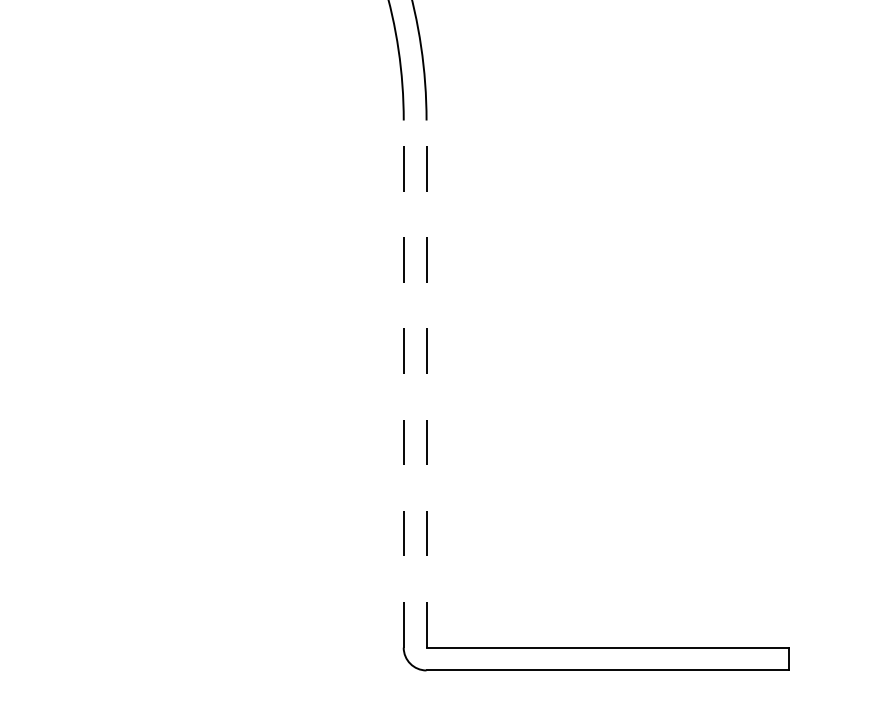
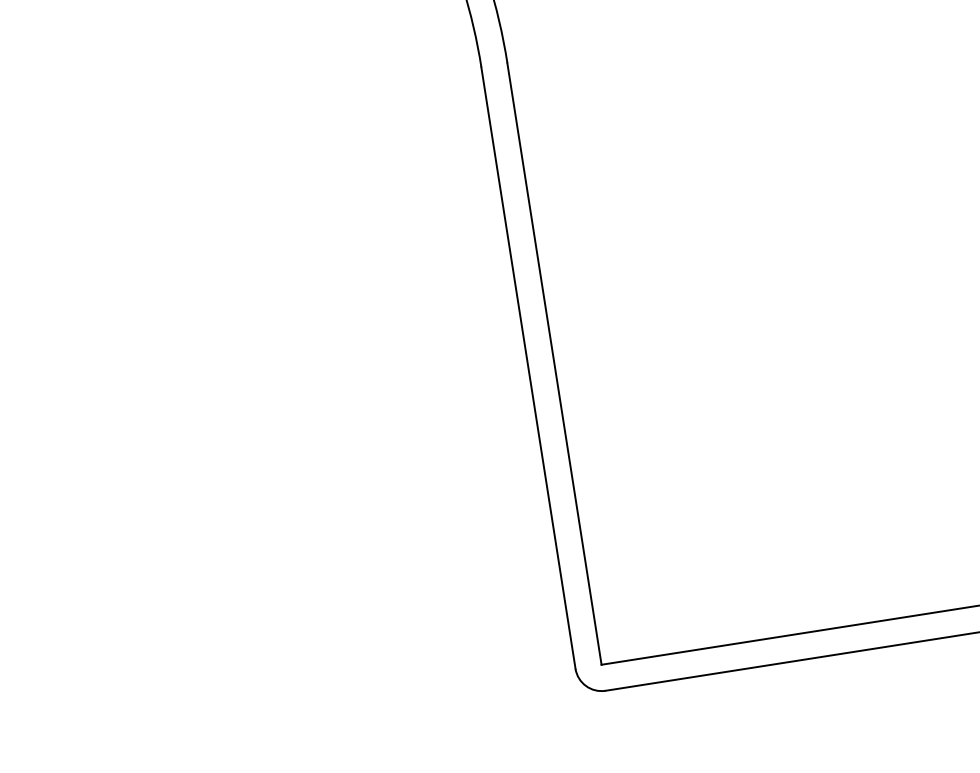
line: (403, 384) -> (528, 368), dashed -> solid
line: (426, 384) -> (554, 364), dashed -> solid

